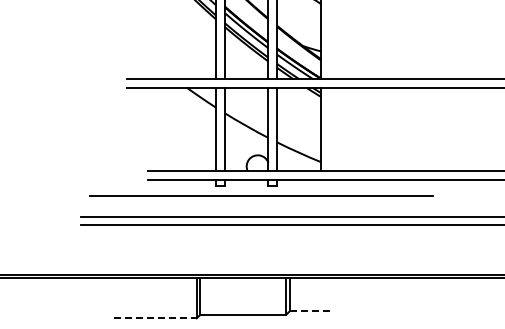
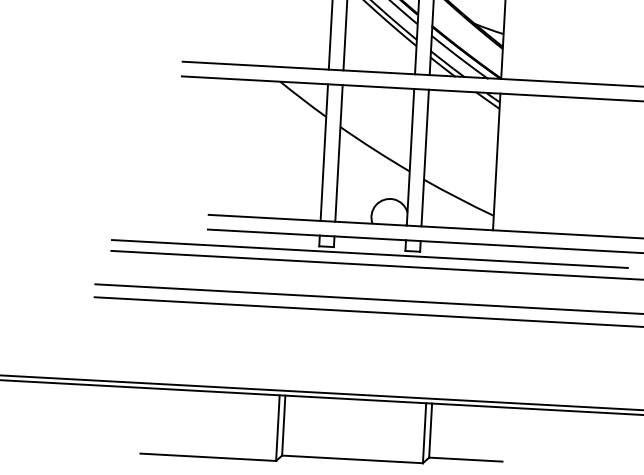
line: (246, 189) -> (369, 254), added
line: (312, 311) -> (466, 460), dashed -> solid
line: (155, 318) -> (208, 457), dashed -> solid

